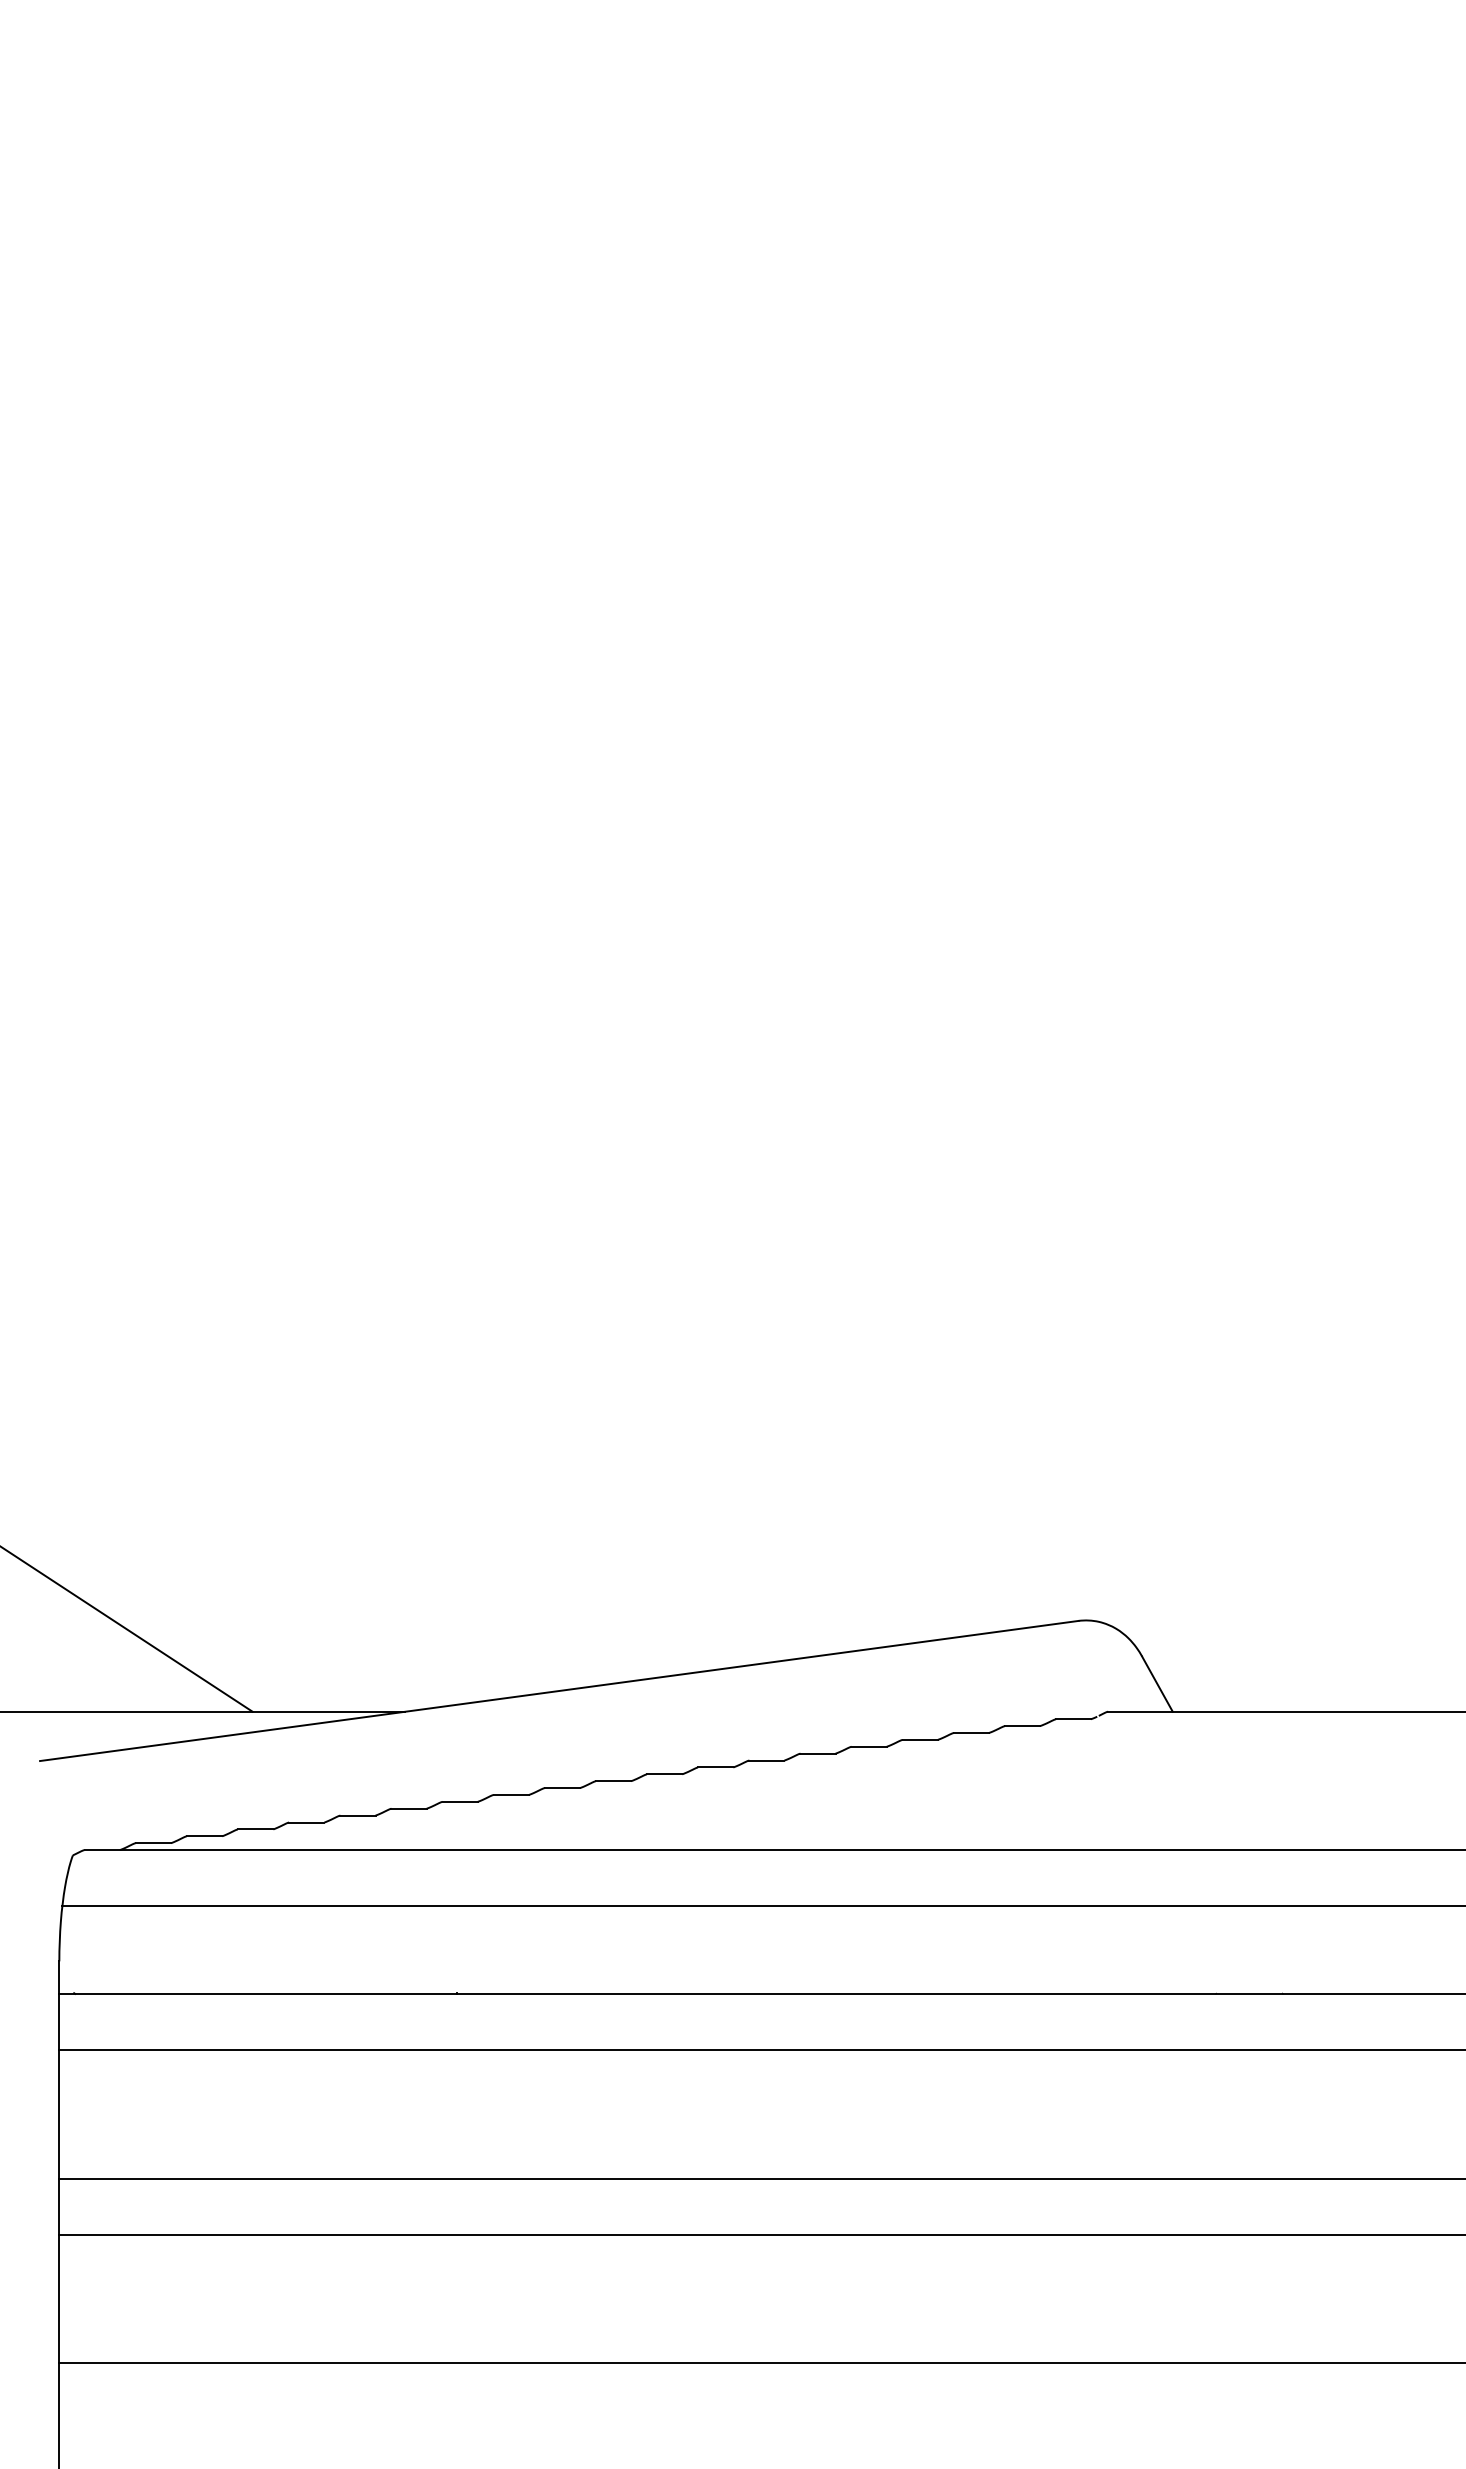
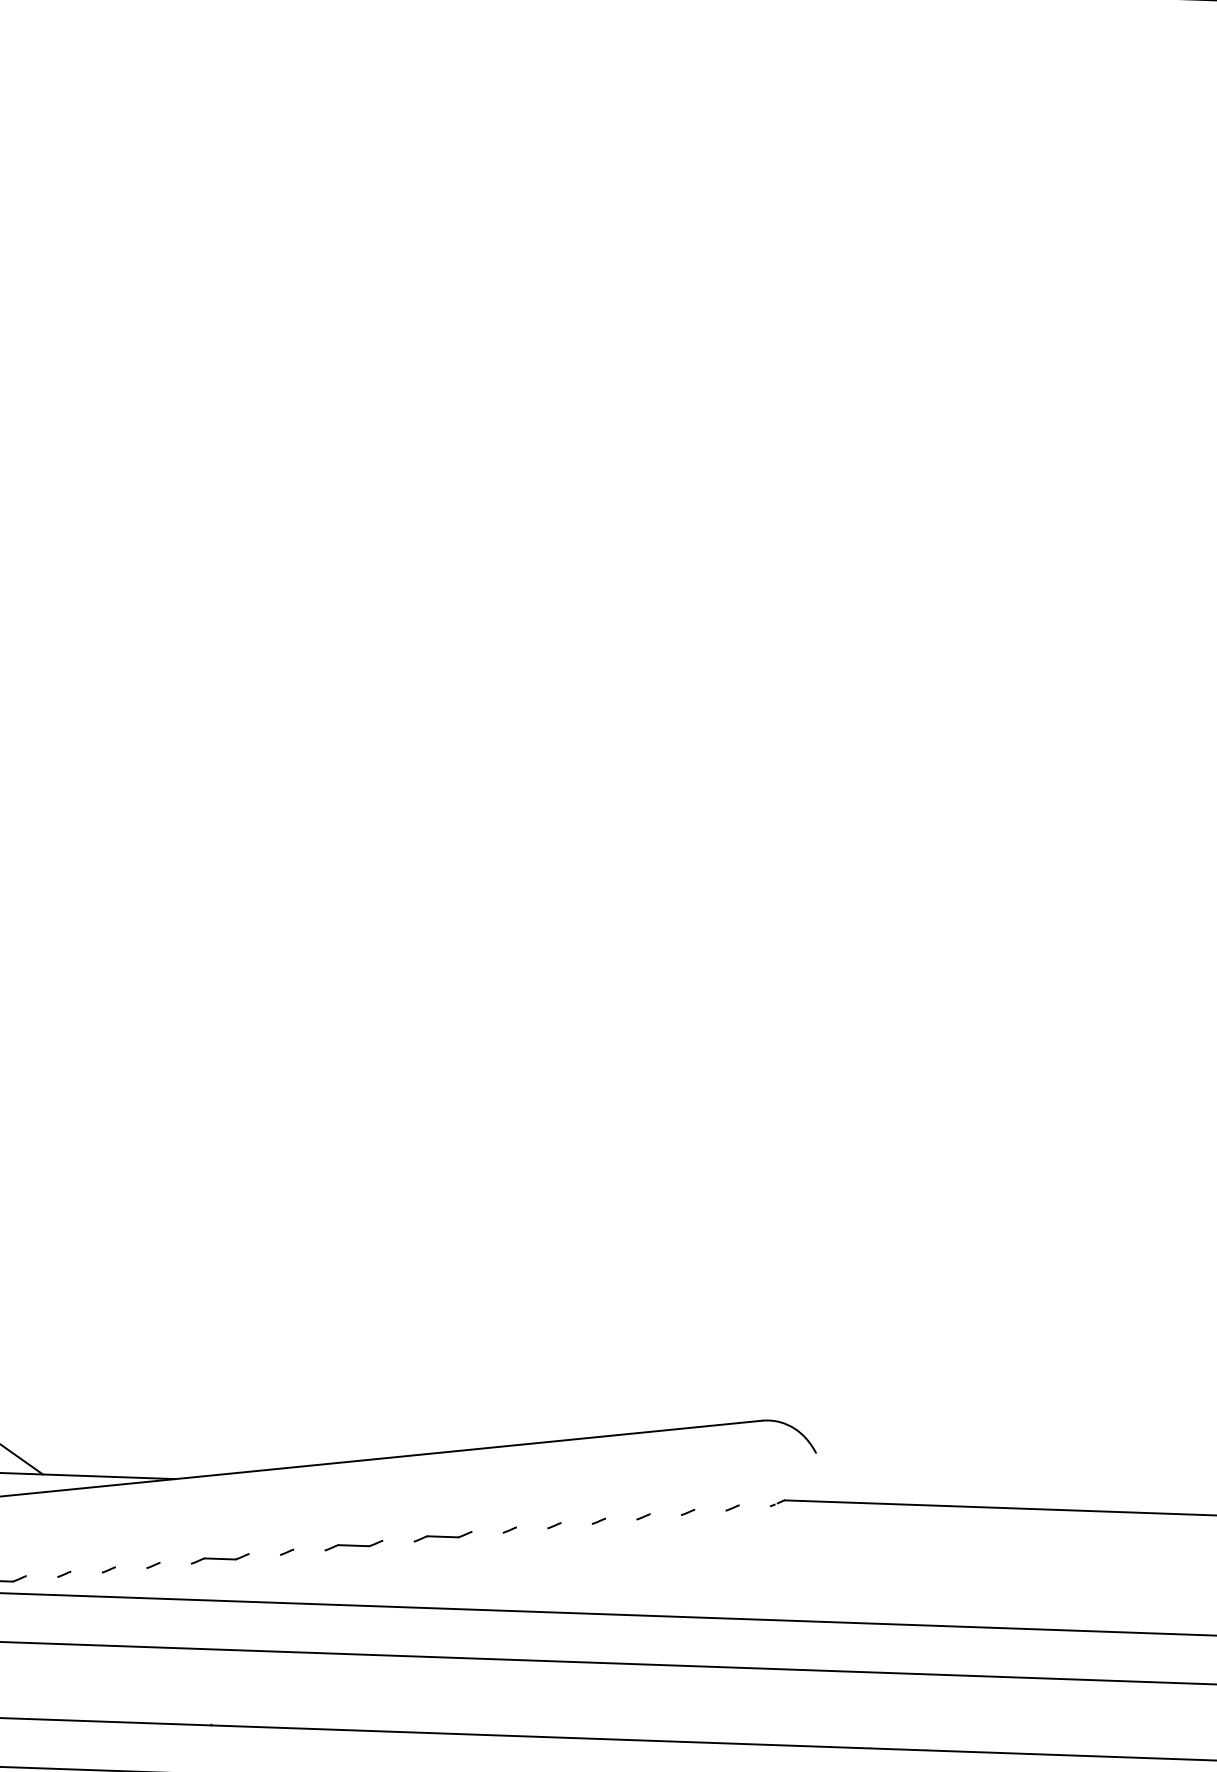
line: (1157, 1683) -> (828, 1477), removed
line: (1073, 1719) -> (754, 1506), removed
line: (1021, 1726) -> (709, 1510), removed
line: (970, 1733) -> (665, 1515), removed
line: (919, 1739) -> (620, 1518), removed
line: (868, 1746) -> (576, 1523), removed
line: (817, 1753) -> (531, 1527), removed
line: (766, 1760) -> (487, 1532), removed
line: (664, 1774) -> (398, 1541), removed
line: (562, 1788) -> (309, 1550), removed
line: (510, 1795) -> (264, 1554), removed
line: (408, 1808) -> (175, 1563), removed
line: (357, 1815) -> (130, 1567), removed
line: (306, 1822) -> (86, 1572), removed
line: (255, 1829) -> (41, 1576), removed

